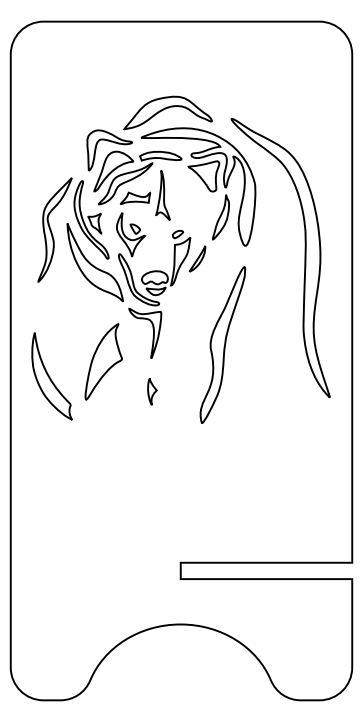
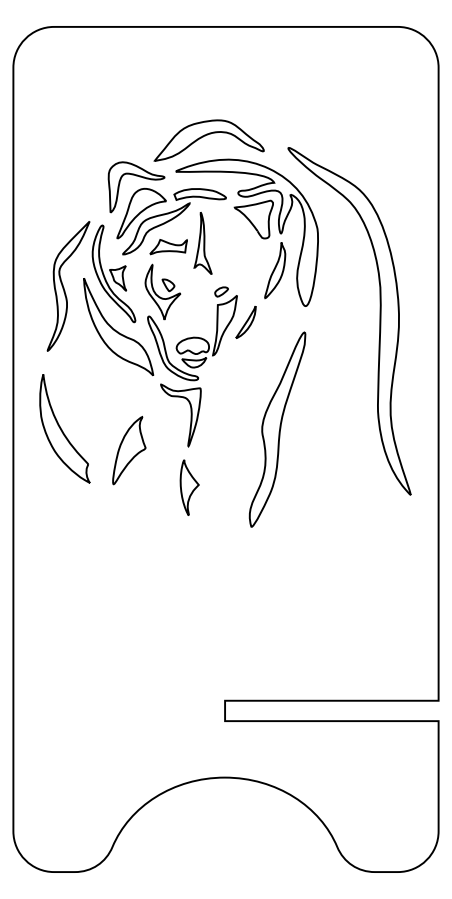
part: (103, 361) -> (128, 450), size x0.71
part: (51, 376) -> (64, 428), moved
part: (152, 391) -> (189, 487), size x1.67

